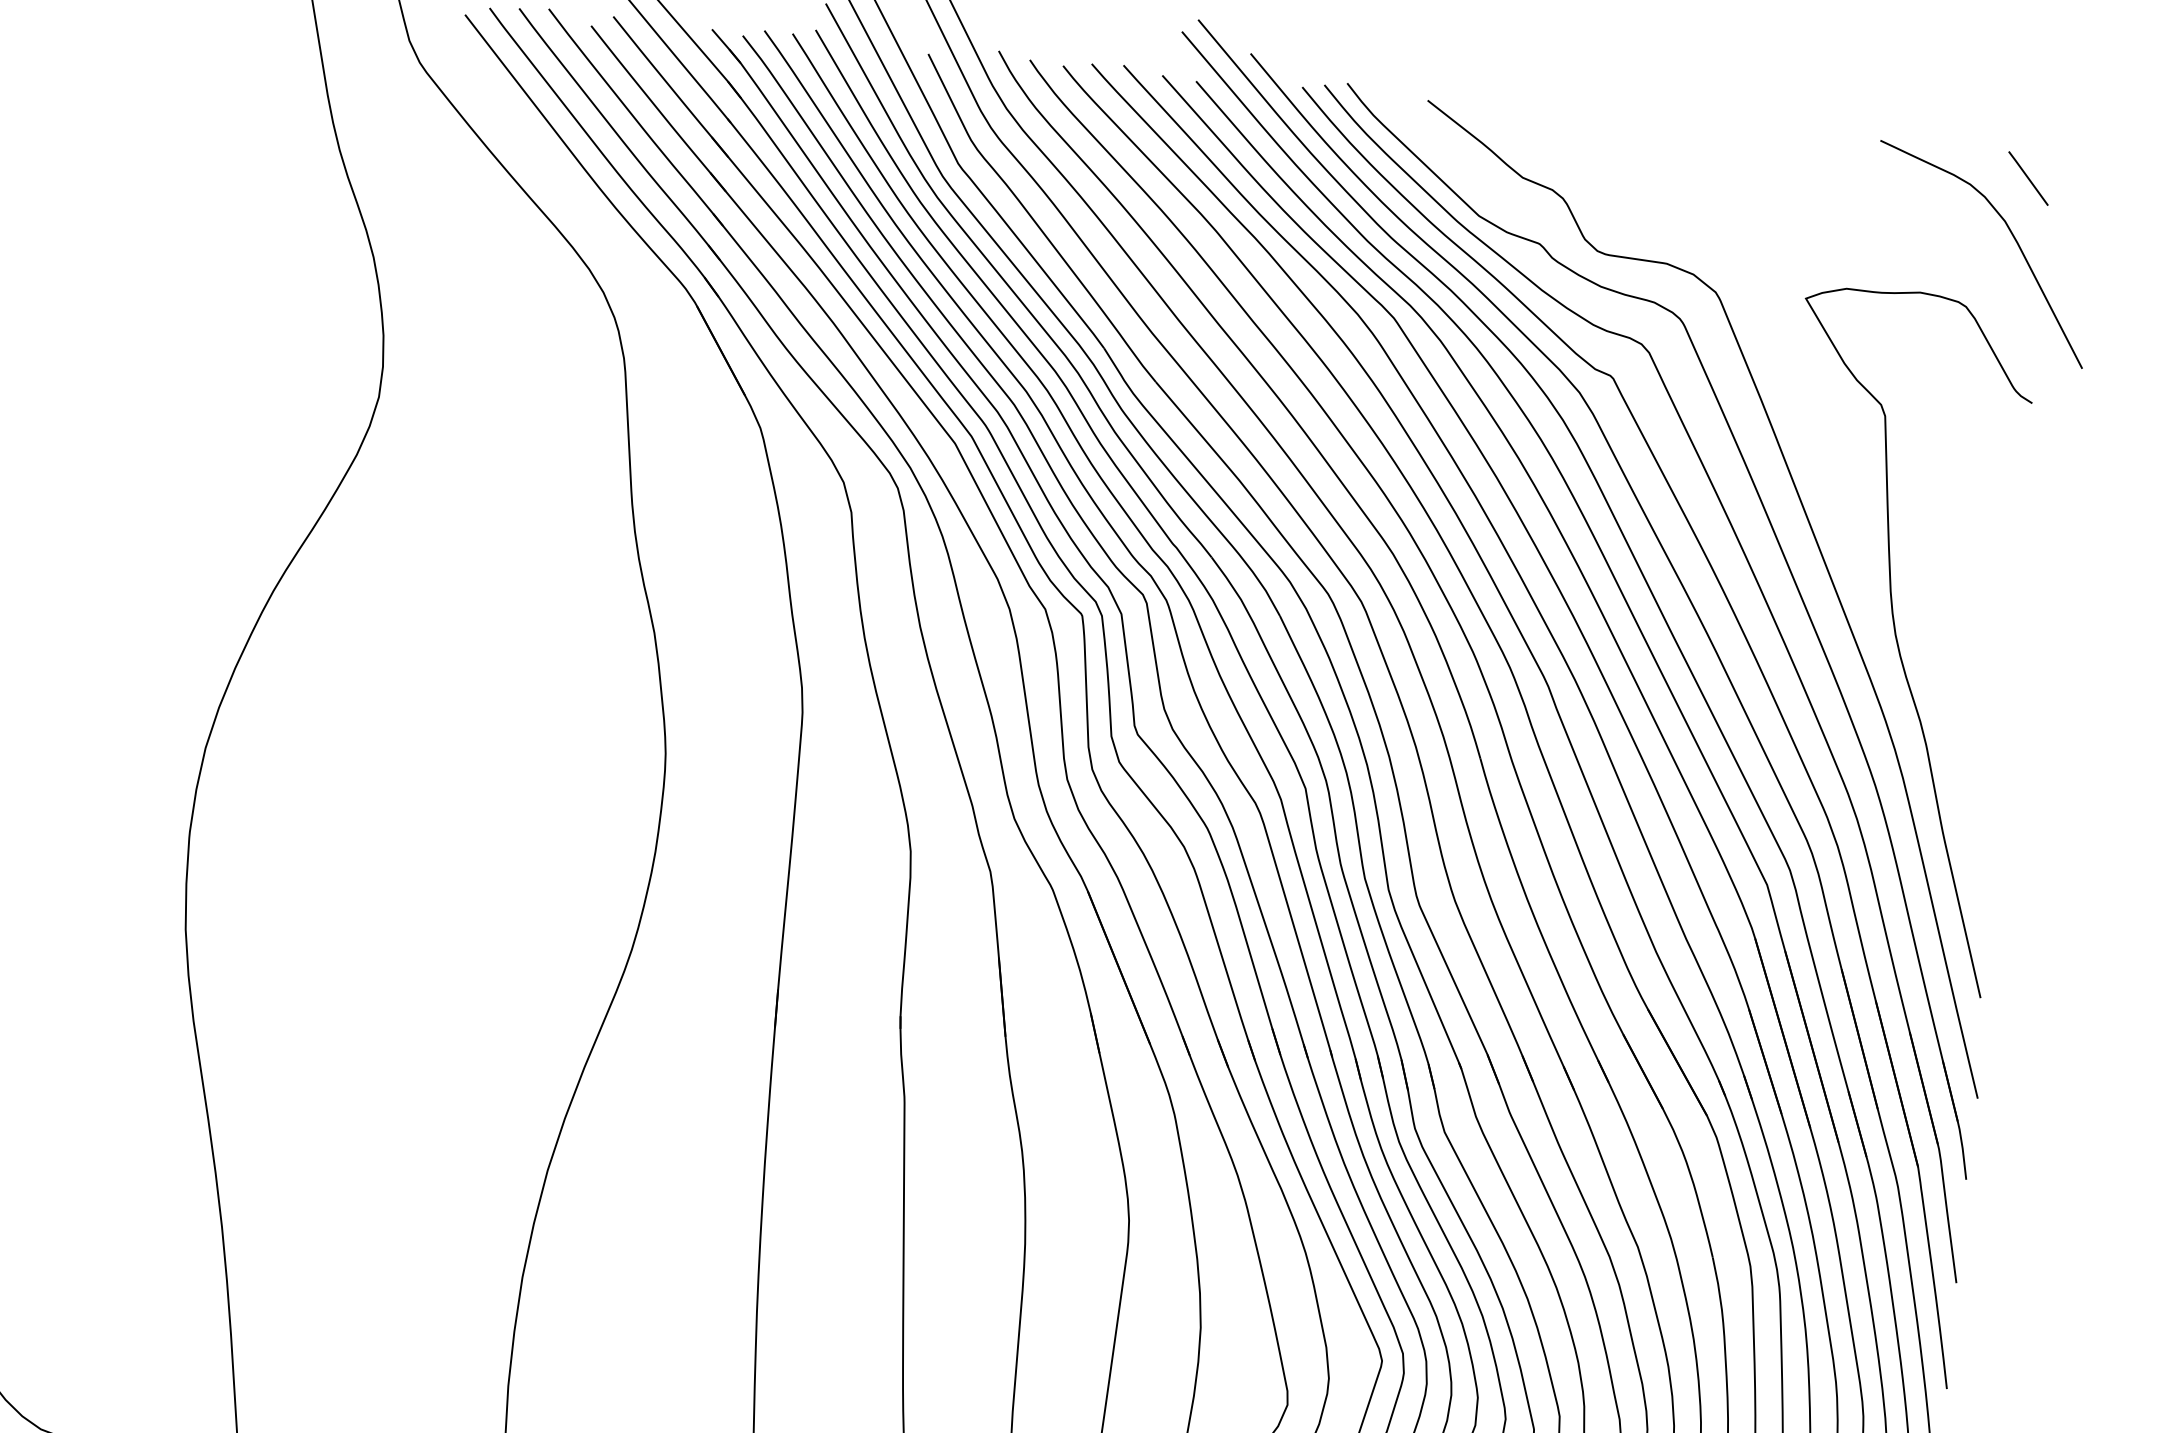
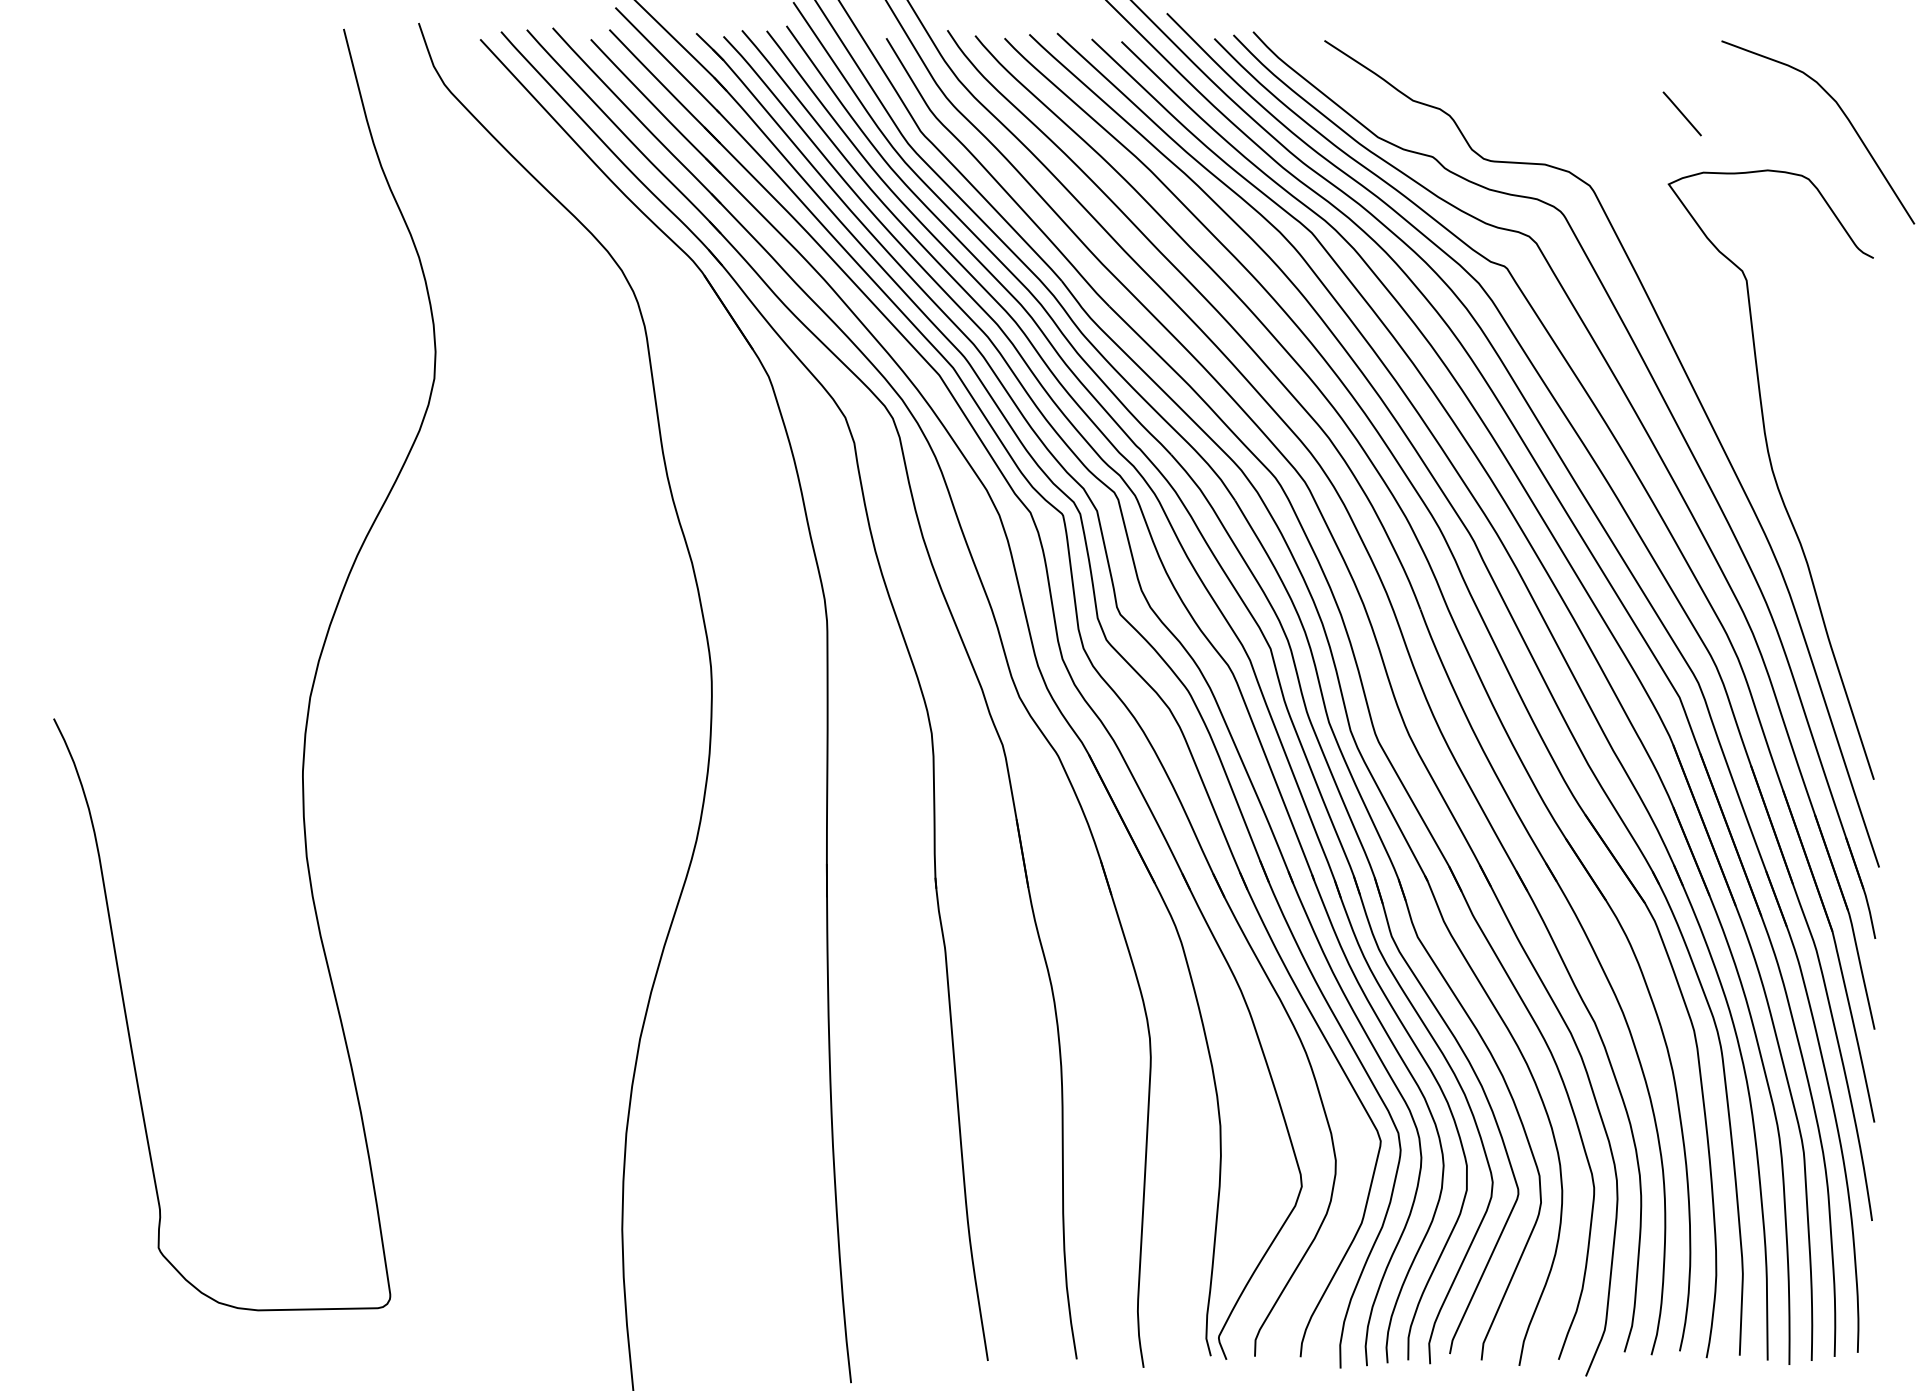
line: (2027, 178) -> (1681, 113), moved

